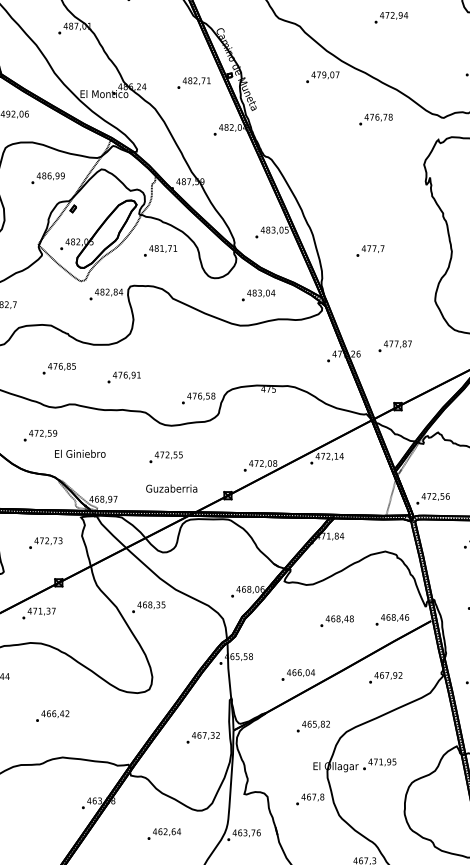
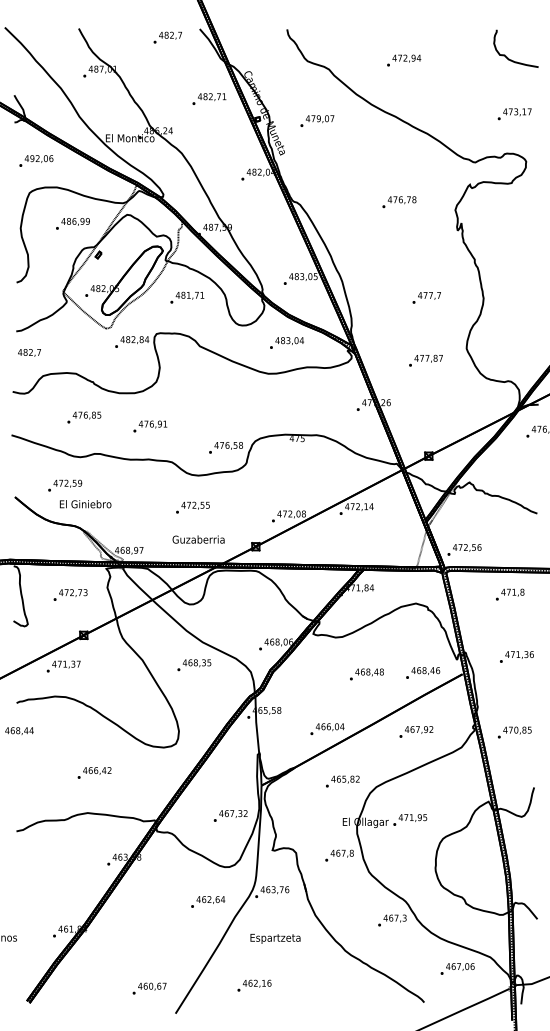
text: (391, 17) -> (404, 60), moved
text: (322, 76) -> (317, 120), moved
text: (194, 82) -> (209, 98), moved
text: (376, 119) -> (399, 202), moved
text: (370, 250) -> (426, 297), moved
text: (394, 346) -> (425, 360), moved
text: (80, 454) -> (85, 504), moved
text: (148, 607) -> (194, 665), moved
text: (52, 715) -> (94, 772), moved
text: (203, 737) -> (230, 815), moved
text: (164, 833) -> (208, 901), moved

